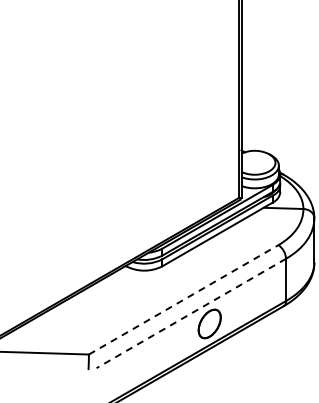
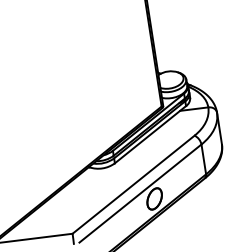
line: (184, 299) -> (134, 184), dashed -> solid
line: (190, 313) -> (139, 193), dashed -> solid

